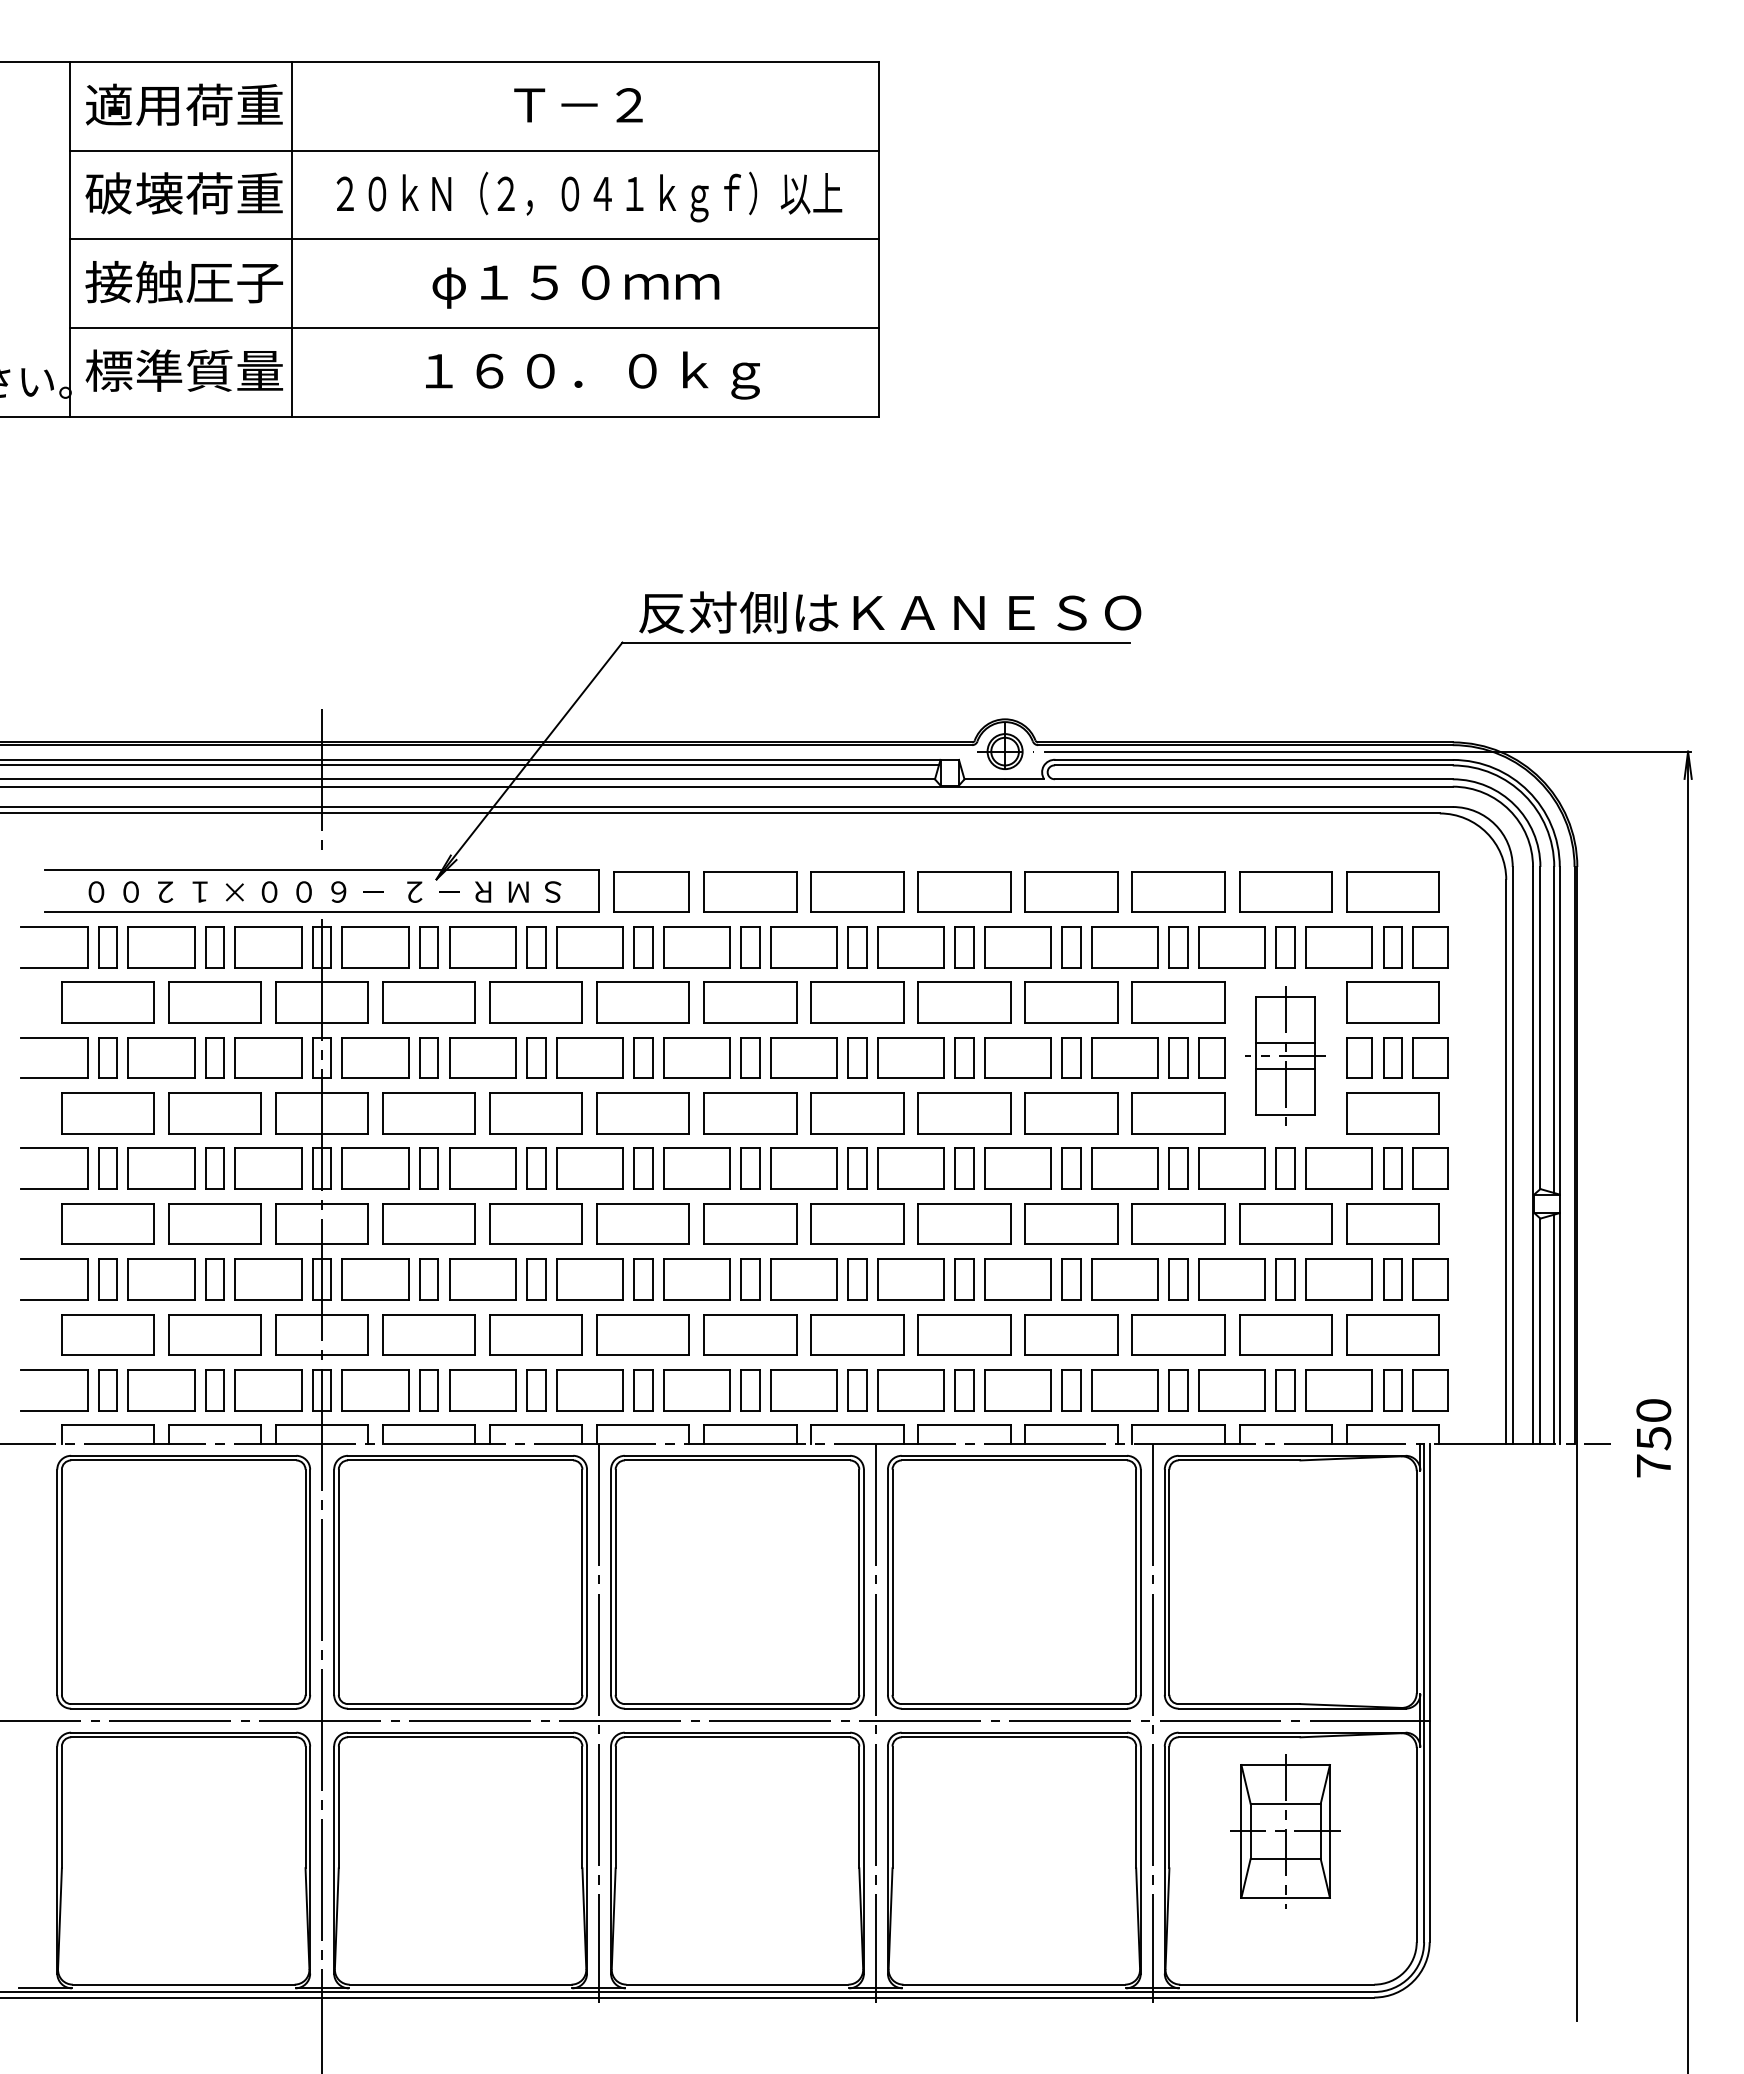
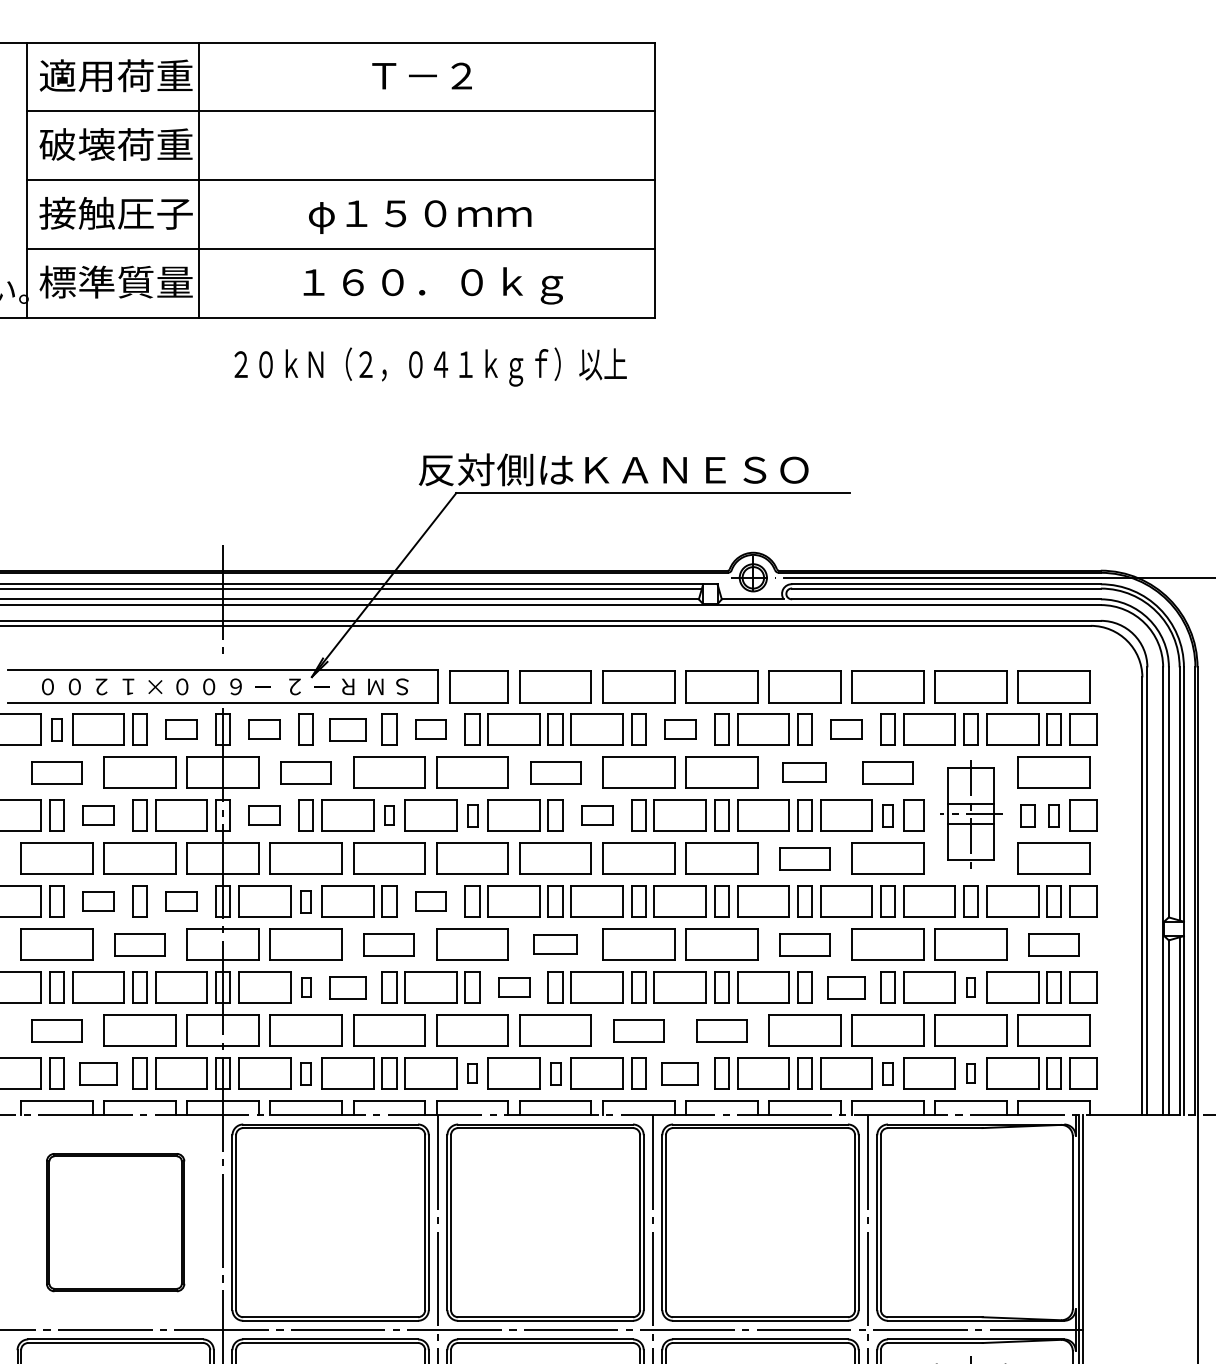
text: (589, 196) -> (430, 366), moved
text: (890, 612) -> (613, 469), moved
part: (107, 947) -> (56, 729), size x0.7
part: (268, 947) -> (181, 729), size x0.6
part: (375, 947) -> (264, 729), size x0.6
part: (482, 947) -> (347, 729), size x0.7
part: (589, 947) -> (430, 729), size x0.6
part: (910, 947) -> (679, 729), size x0.6
part: (1124, 947) -> (846, 729), size x0.6
part: (107, 1002) -> (56, 772), size x0.7
part: (428, 1002) -> (305, 772), size x0.7
part: (750, 1002) -> (555, 772), size x0.7
part: (1071, 1002) -> (804, 772), size x0.6
part: (1178, 1002) -> (887, 772), size x0.7
part: (161, 1057) -> (98, 815), size x0.6
part: (375, 1057) -> (264, 815), size x0.6
part: (536, 1057) -> (389, 815), size x0.6
part: (643, 1057) -> (472, 815), size x0.7
part: (803, 1057) -> (596, 815), size x0.6
part: (1178, 1057) -> (887, 815), size x0.7
part: (1359, 1057) -> (1028, 815), size x0.7
part: (1392, 1057) -> (1054, 815), size x0.7
part: (1071, 1113) -> (804, 858), size x0.7
part: (161, 1168) -> (98, 901), size x0.6
part: (268, 1168) -> (181, 901), size x0.6
part: (428, 1168) -> (305, 901), size x0.7
part: (589, 1168) -> (430, 901), size x0.6
part: (214, 1223) -> (139, 944), size x0.7
part: (535, 1223) -> (388, 944), size x0.7
part: (750, 1223) -> (555, 944), size x0.6
part: (1071, 1223) -> (804, 944), size x0.7
part: (1392, 1223) -> (1054, 944), size x0.7
part: (428, 1279) -> (305, 987), size x0.6
part: (482, 1279) -> (347, 987), size x0.7
part: (696, 1279) -> (513, 987), size x0.6
part: (1124, 1279) -> (846, 987), size x0.7
part: (1285, 1279) -> (971, 987), size x0.6
part: (107, 1334) -> (56, 1030), size x0.7
part: (857, 1334) -> (638, 1030), size x0.7
part: (964, 1334) -> (721, 1030), size x0.7
part: (161, 1390) -> (98, 1073), size x0.7
part: (428, 1390) -> (305, 1073), size x0.7
part: (643, 1390) -> (472, 1073), size x0.6
part: (750, 1390) -> (555, 1073), size x0.7
part: (910, 1390) -> (679, 1073), size x0.7
part: (1178, 1390) -> (887, 1073), size x0.7
part: (1285, 1390) -> (971, 1073), size x0.6
part: (183, 1581) -> (115, 1222), size x0.7

